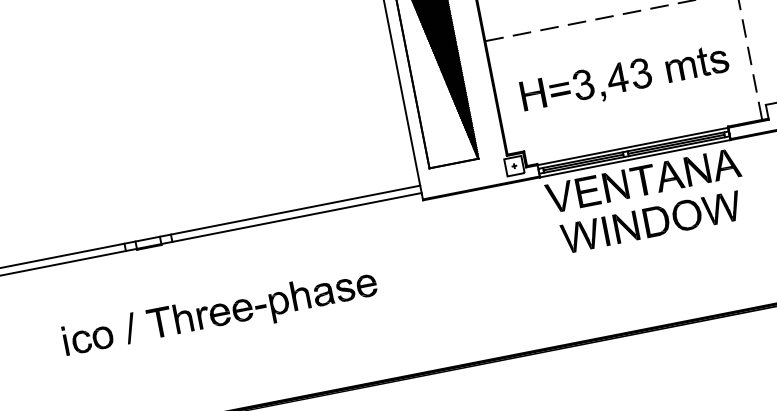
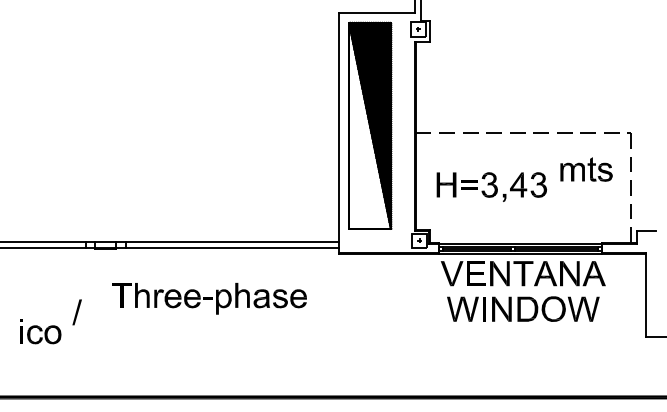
part: (696, 63) -> (586, 169), moved
part: (262, 306) -> (209, 298), moved
part: (87, 336) -> (40, 331), moved

